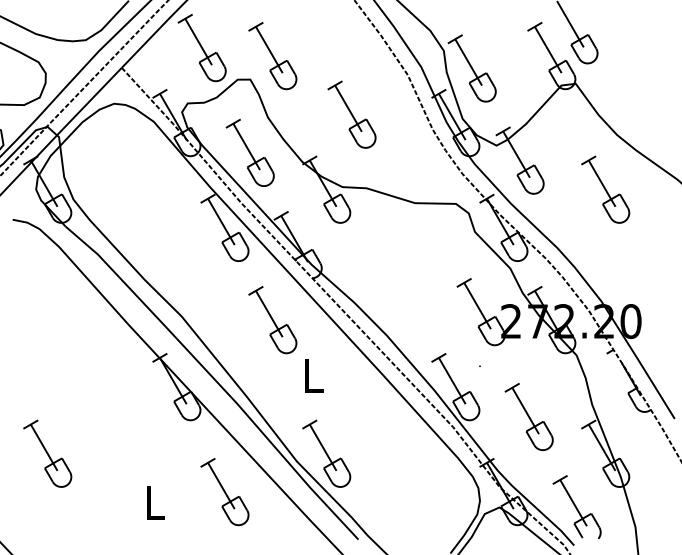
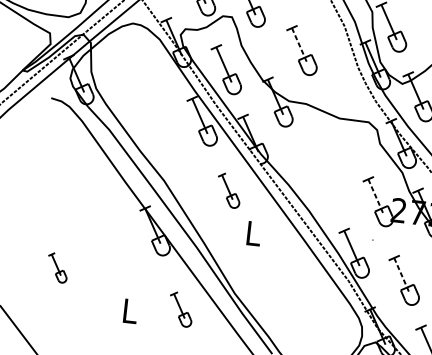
line: (348, 108) -> (299, 45), solid -> dashed
line: (477, 306) -> (375, 197), solid -> dashed
part: (272, 320) -> (228, 190), size x0.7
line: (525, 410) -> (401, 275), solid -> dashed
part: (47, 453) -> (57, 267), size x0.6
part: (326, 453) -> (256, 290), removed
part: (224, 492) -> (180, 309), size x0.7

